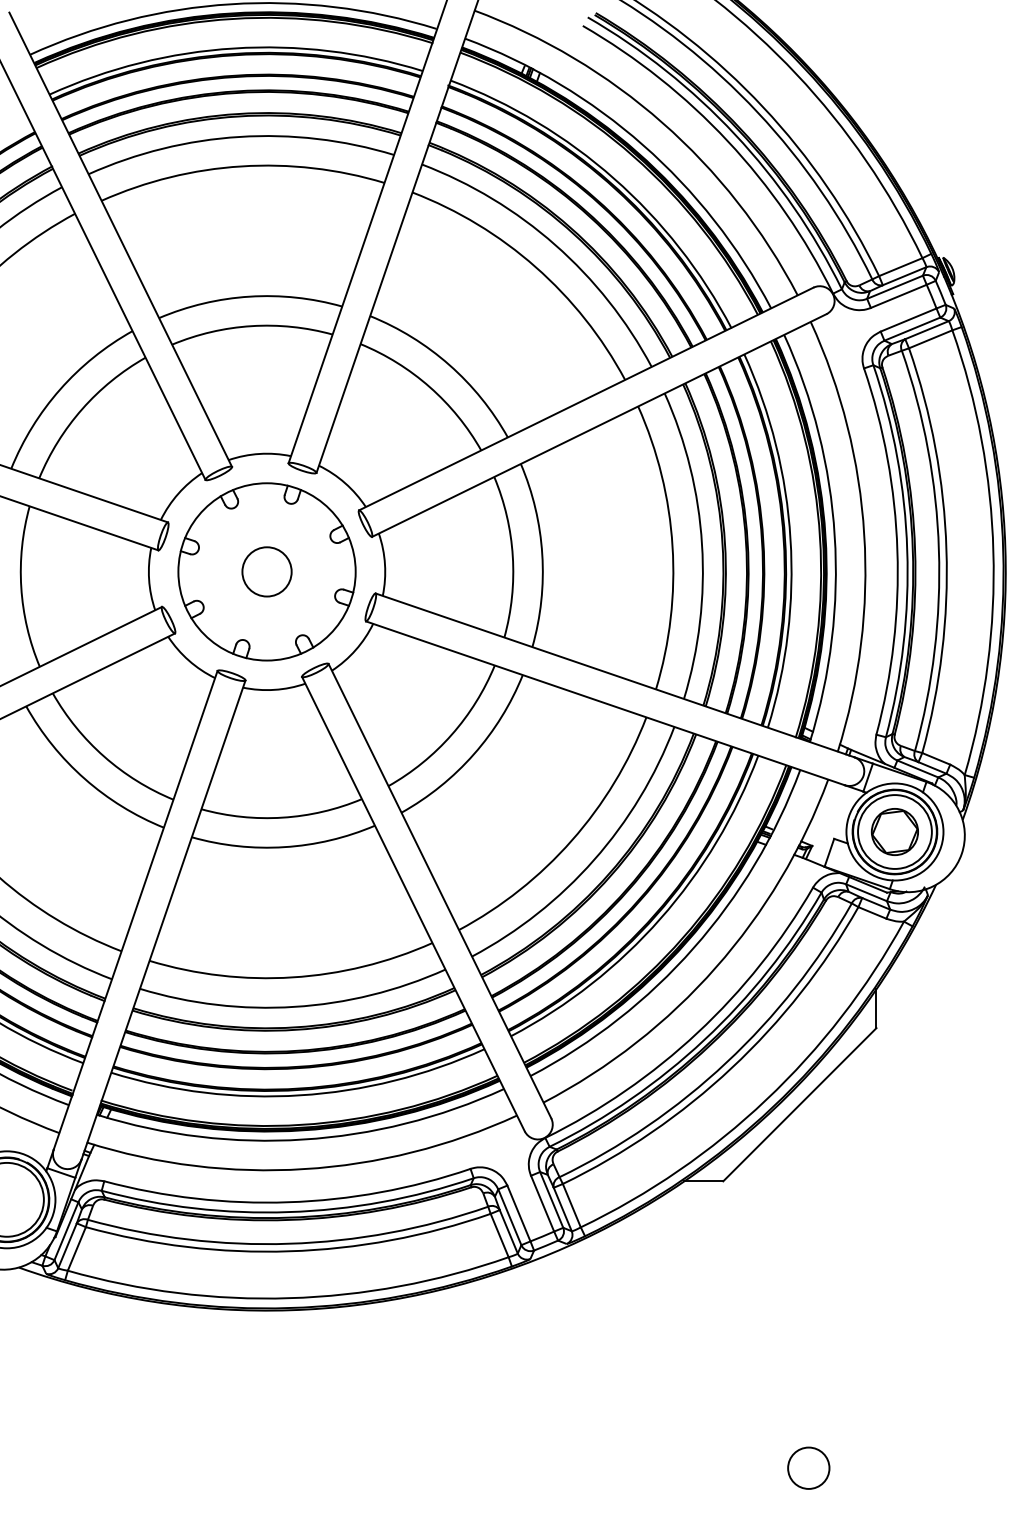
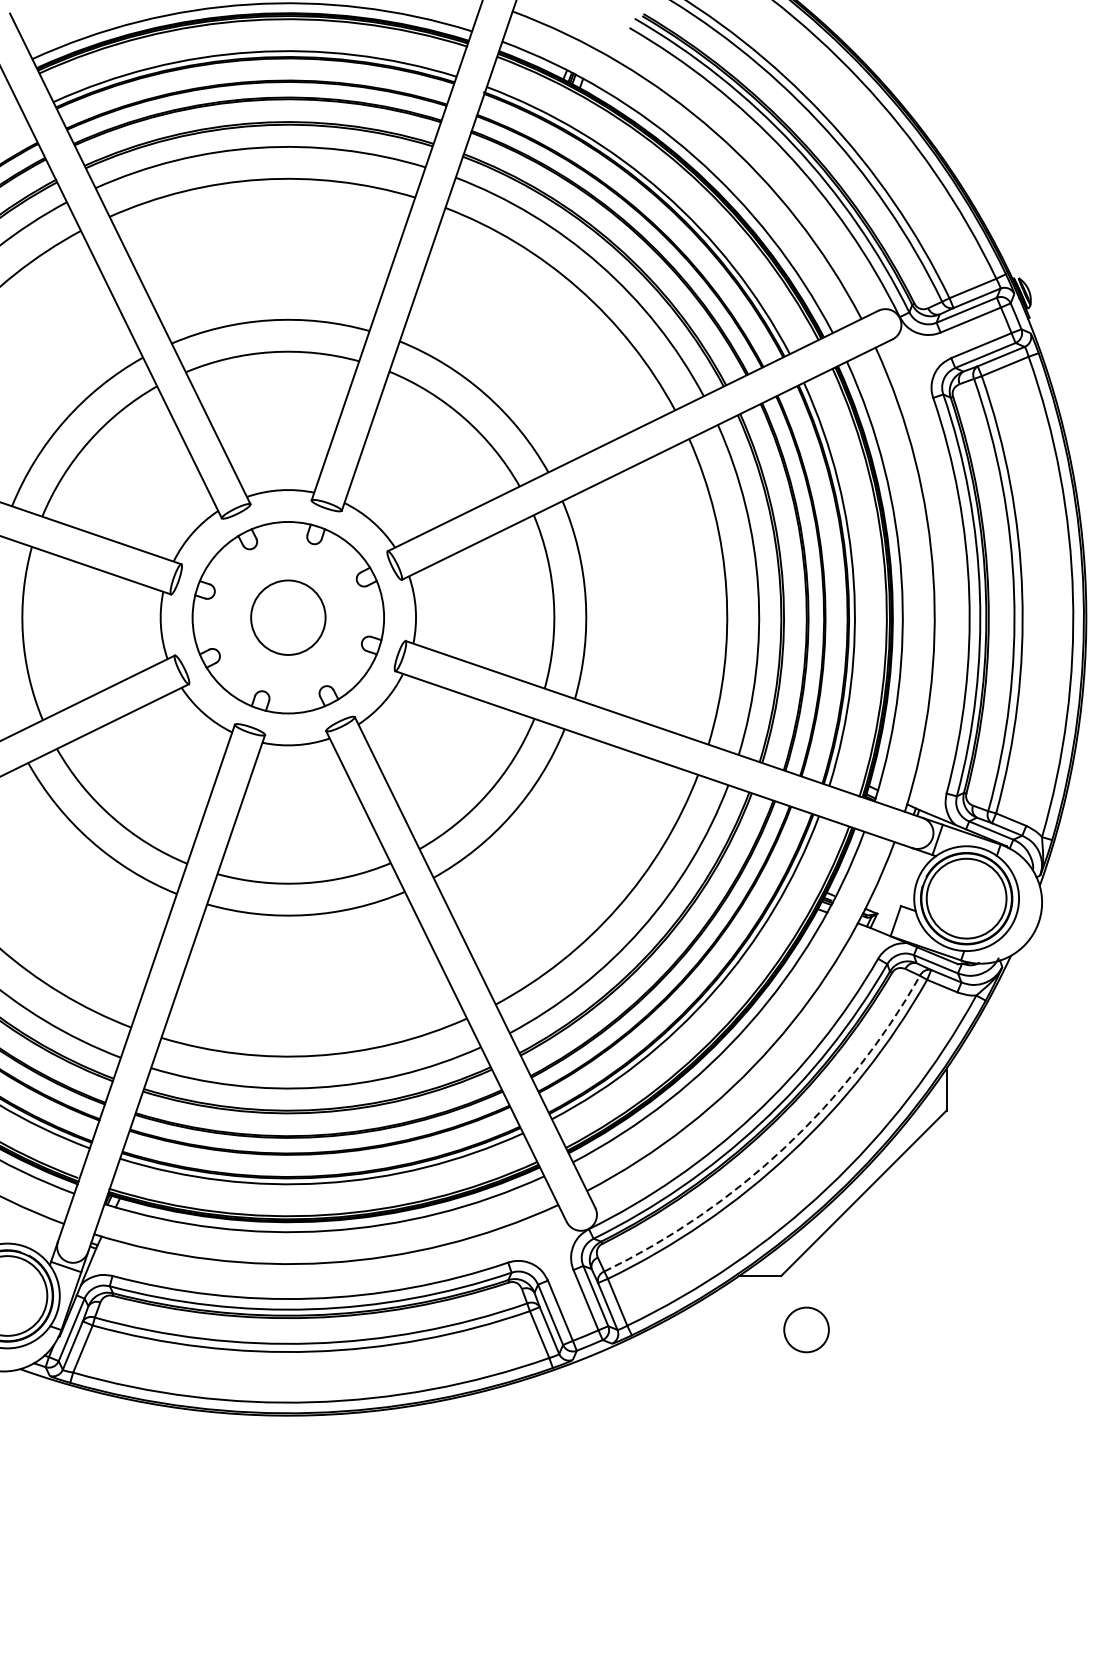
circle: (266, 571) -> (287, 617), size x1.4
part: (894, 831) -> (966, 898), removed
arc: (726, 1062) -> (784, 1147), solid -> dashed
circle: (808, 1467) -> (806, 1329), moved

